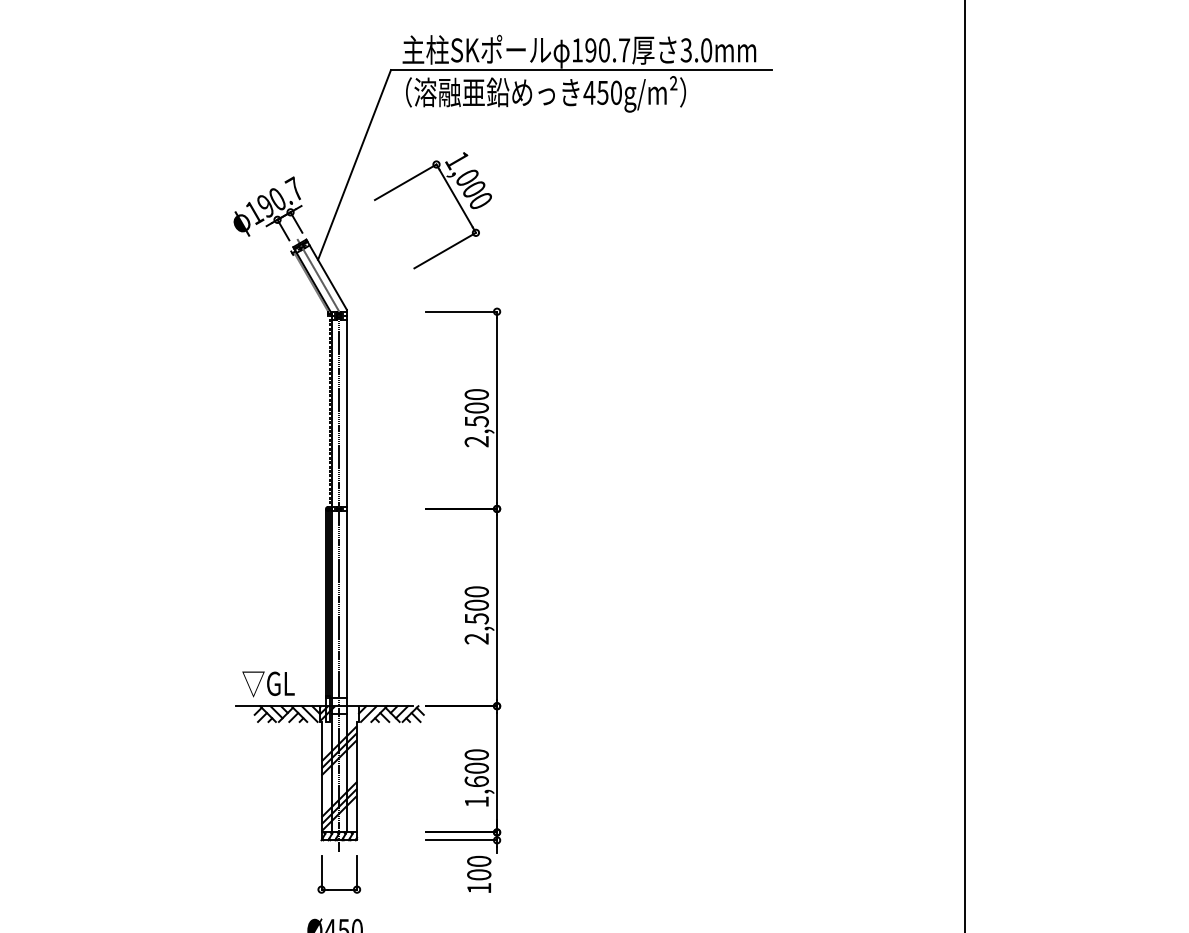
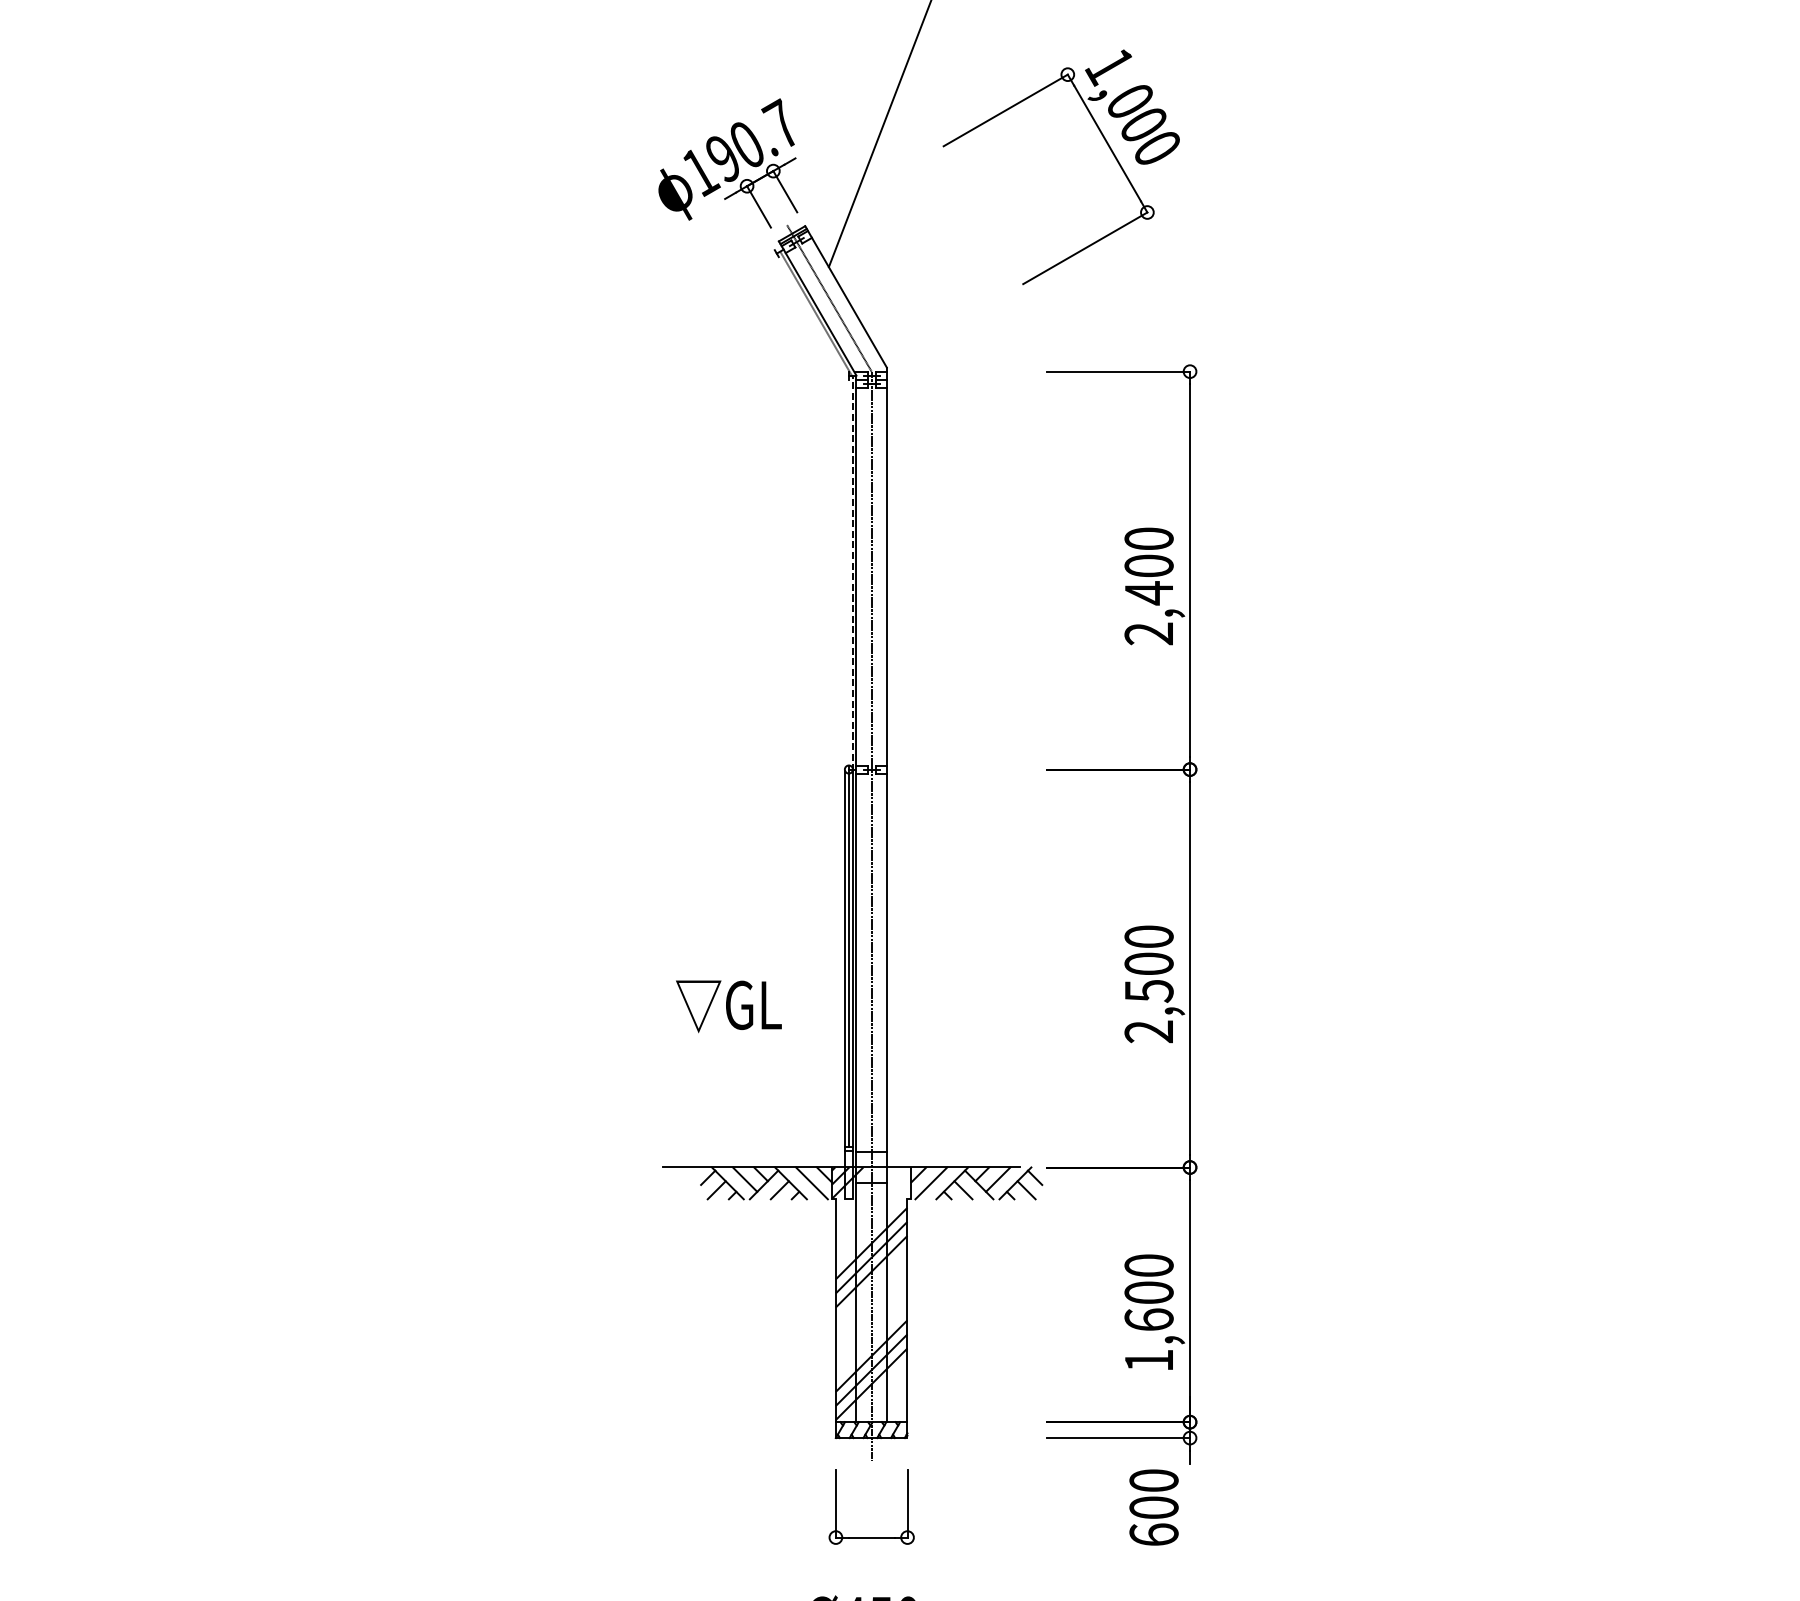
text: (476, 421) -> (1148, 593), 2,500 -> 2,400
text: (268, 684) -> (728, 1006), moved
text: (479, 887) -> (1154, 1533), 100 -> 600

